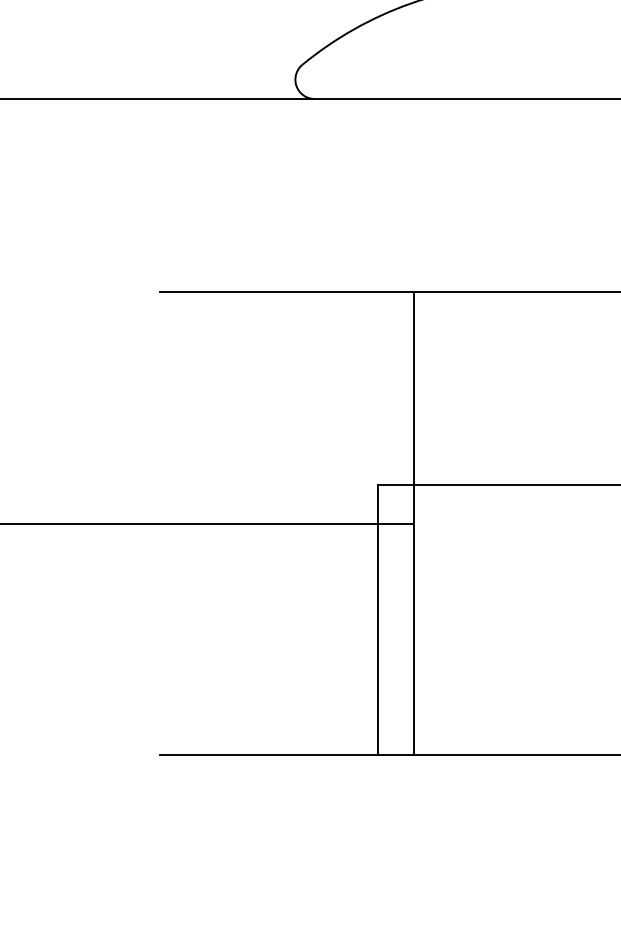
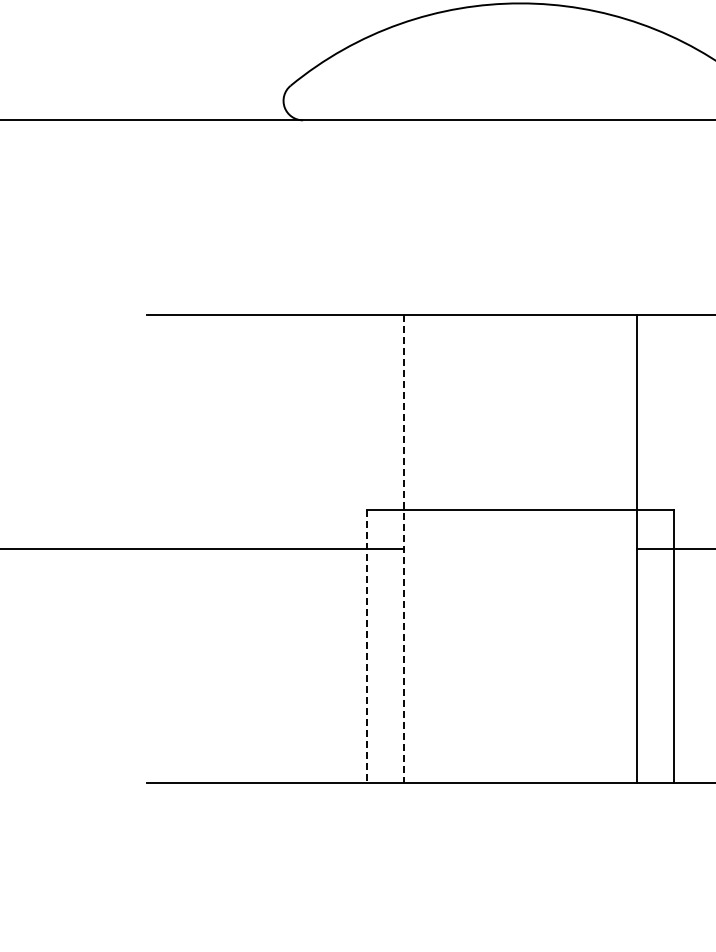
line: (414, 524) -> (403, 549), solid -> dashed
line: (378, 620) -> (367, 646), solid -> dashed

